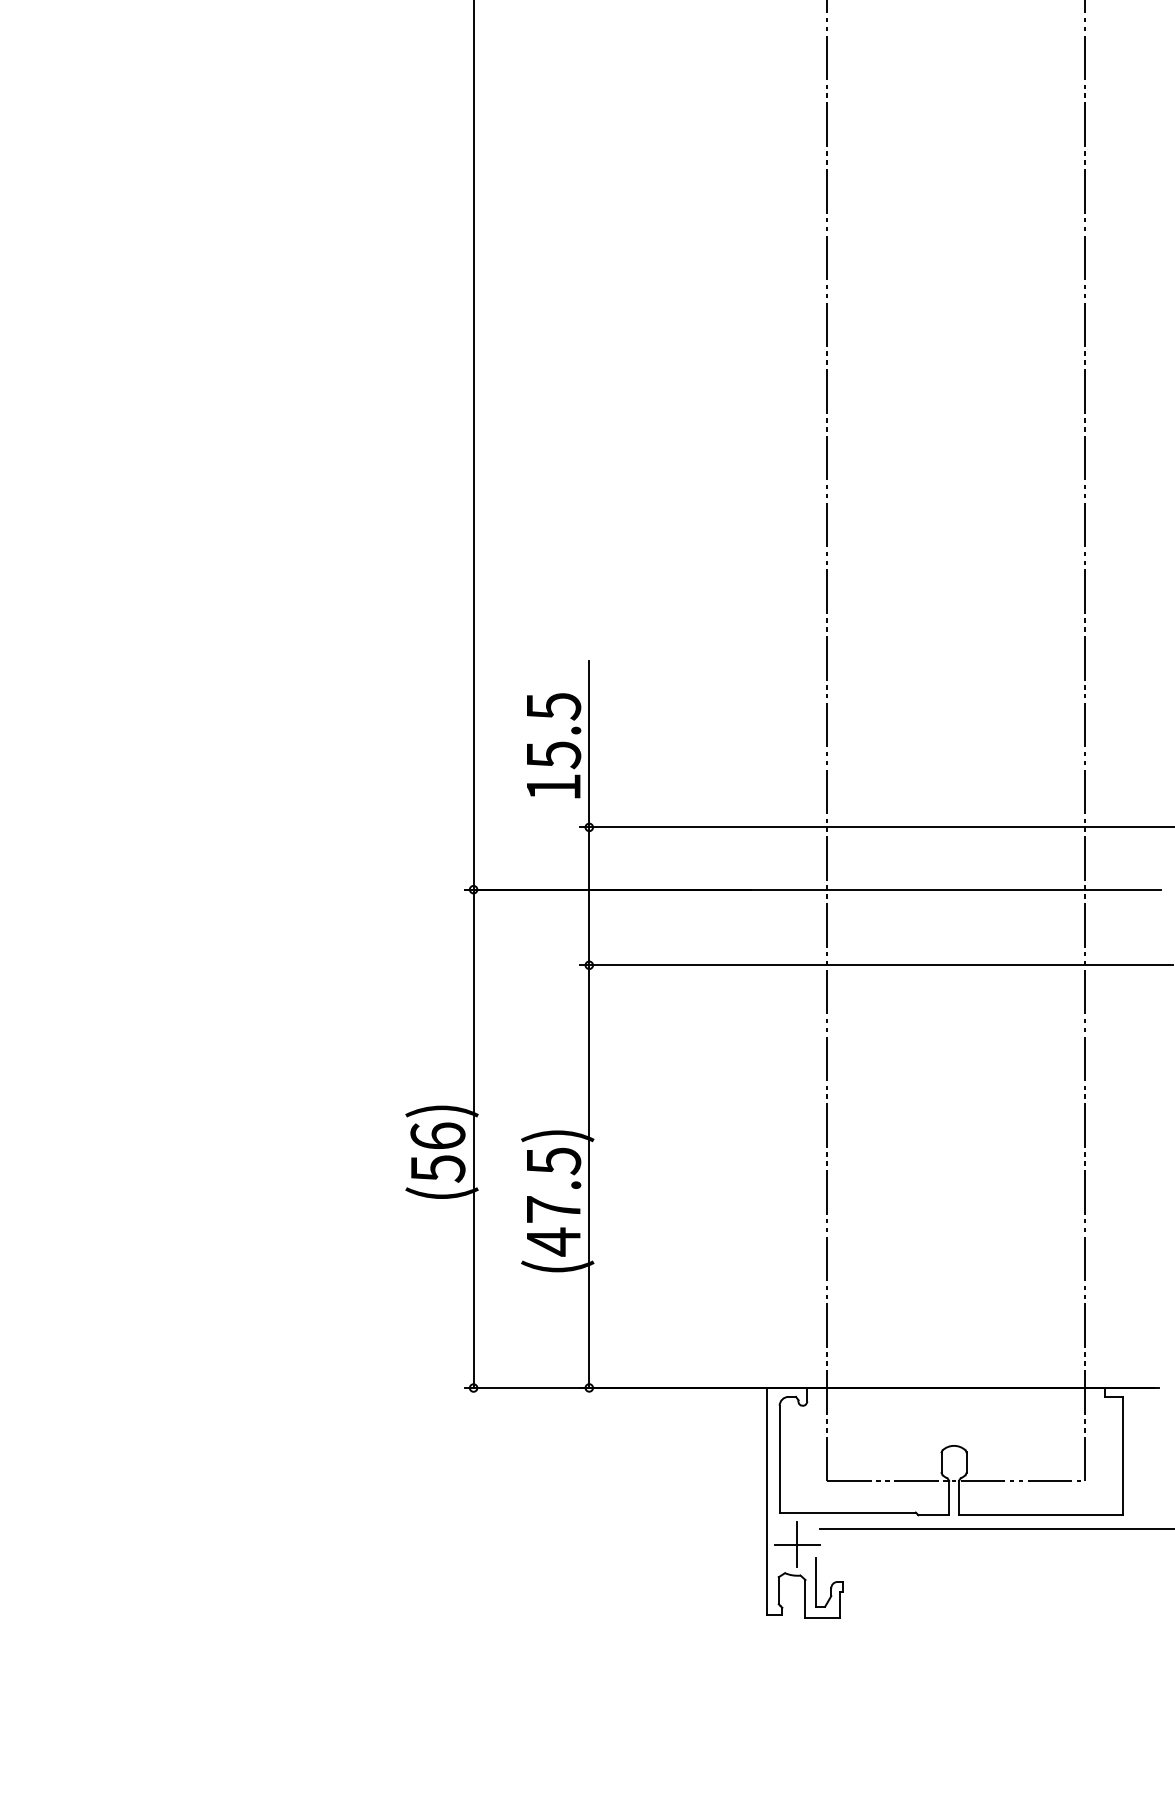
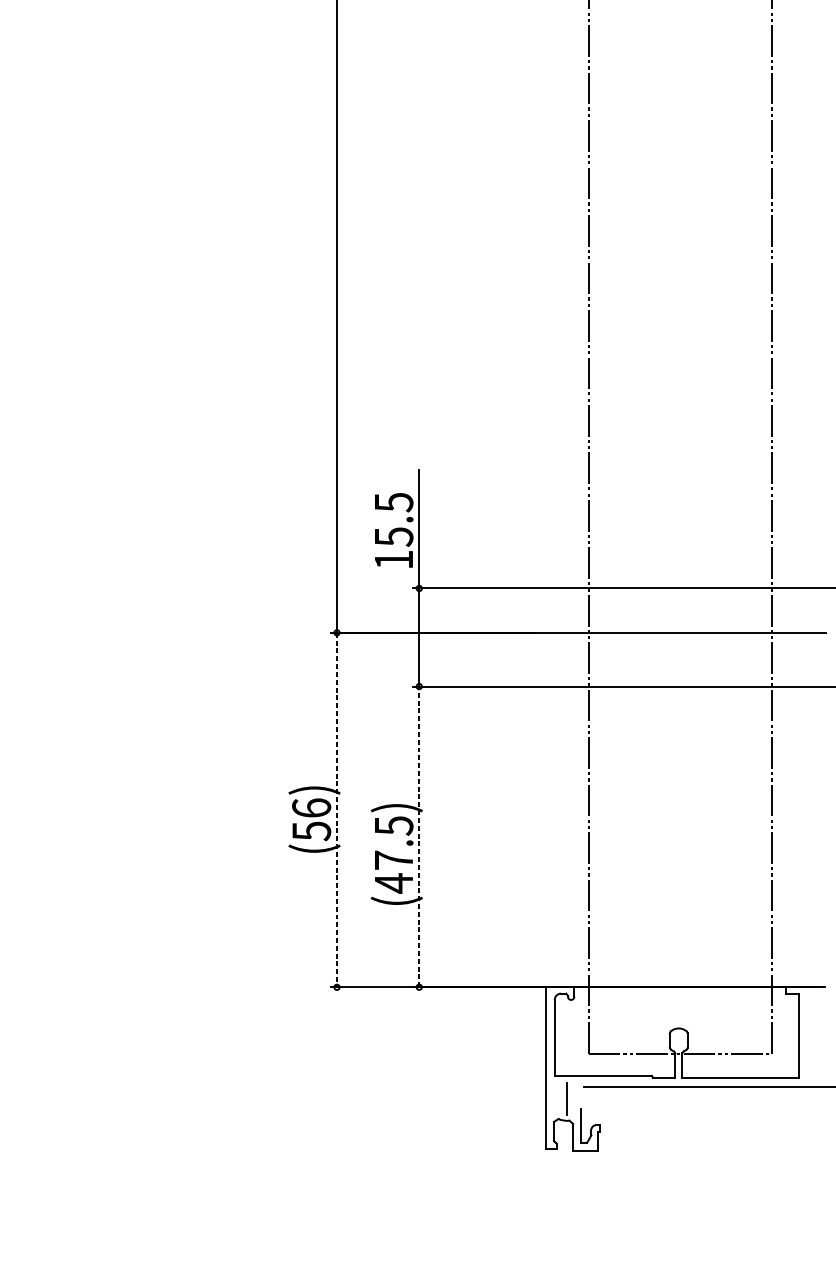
line: (473, 1139) -> (336, 810), solid -> dashed
line: (589, 1176) -> (419, 836), solid -> dashed
line: (797, 1544) -> (567, 1098), removed

